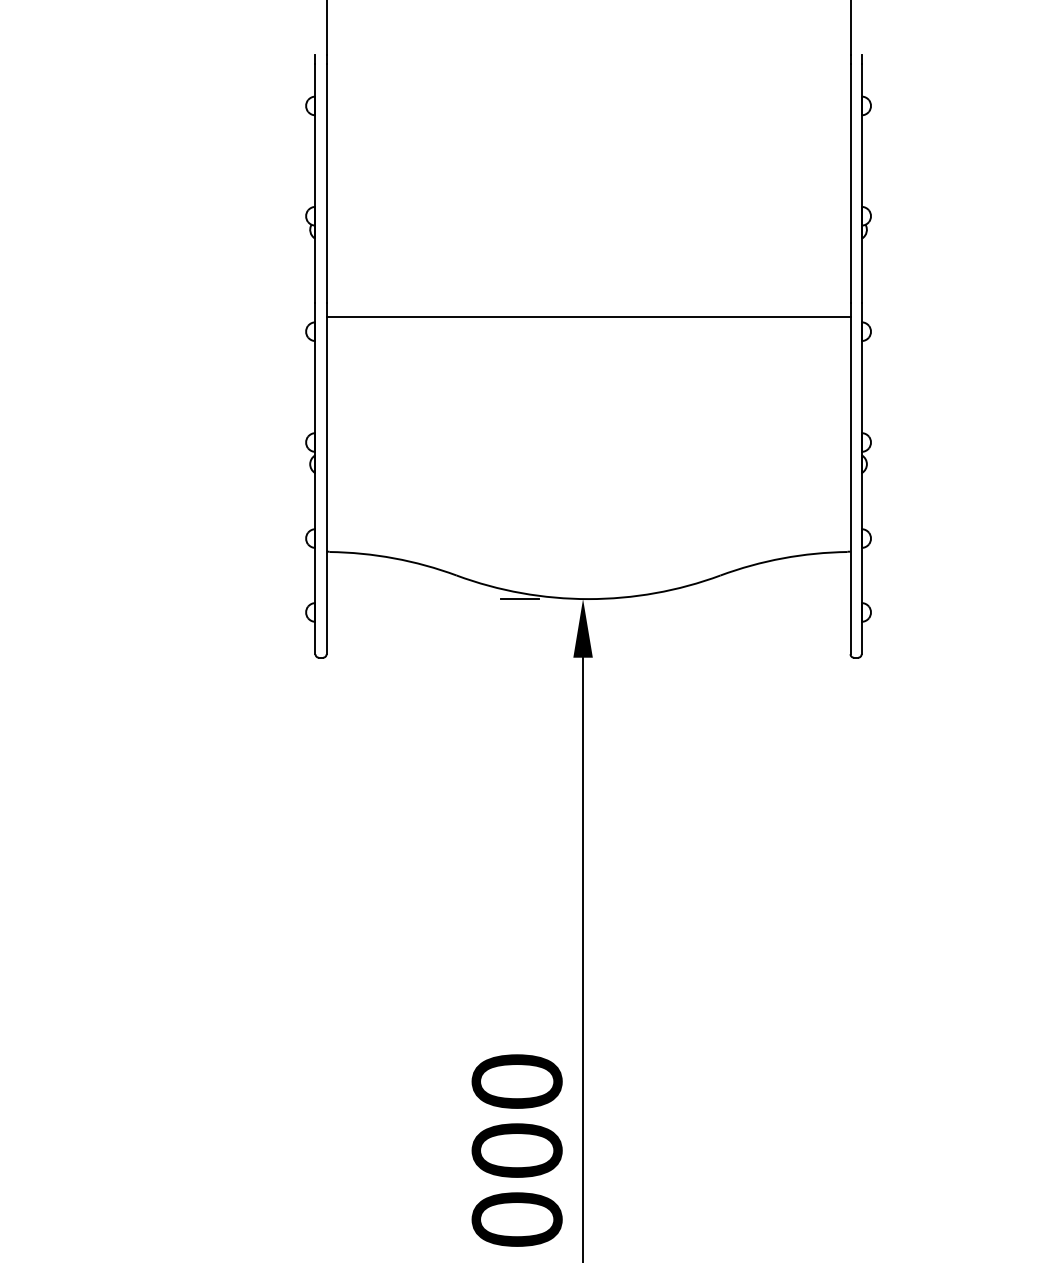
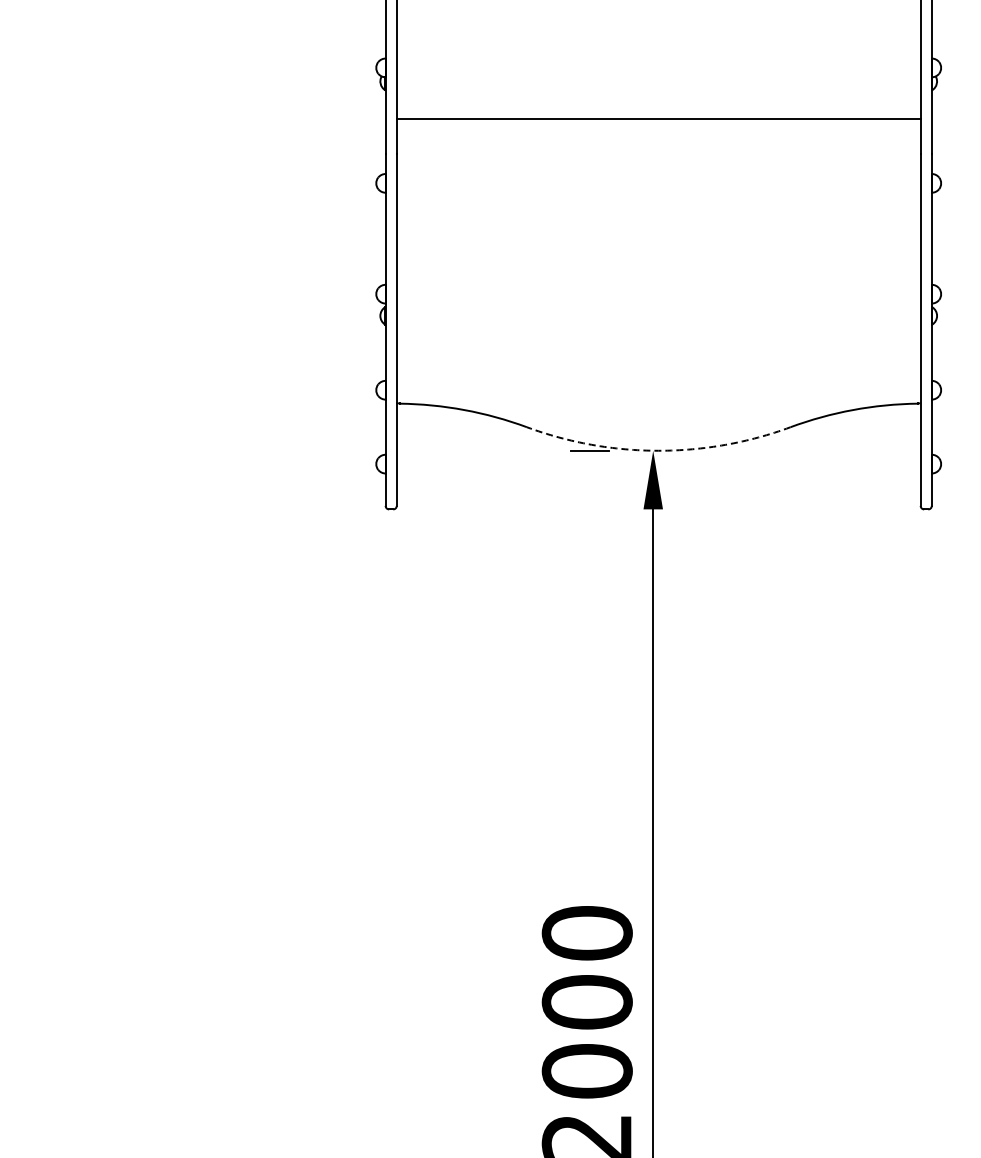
line: (588, 316) -> (658, 119), moved
line: (588, 599) -> (658, 451), solid -> dashed

